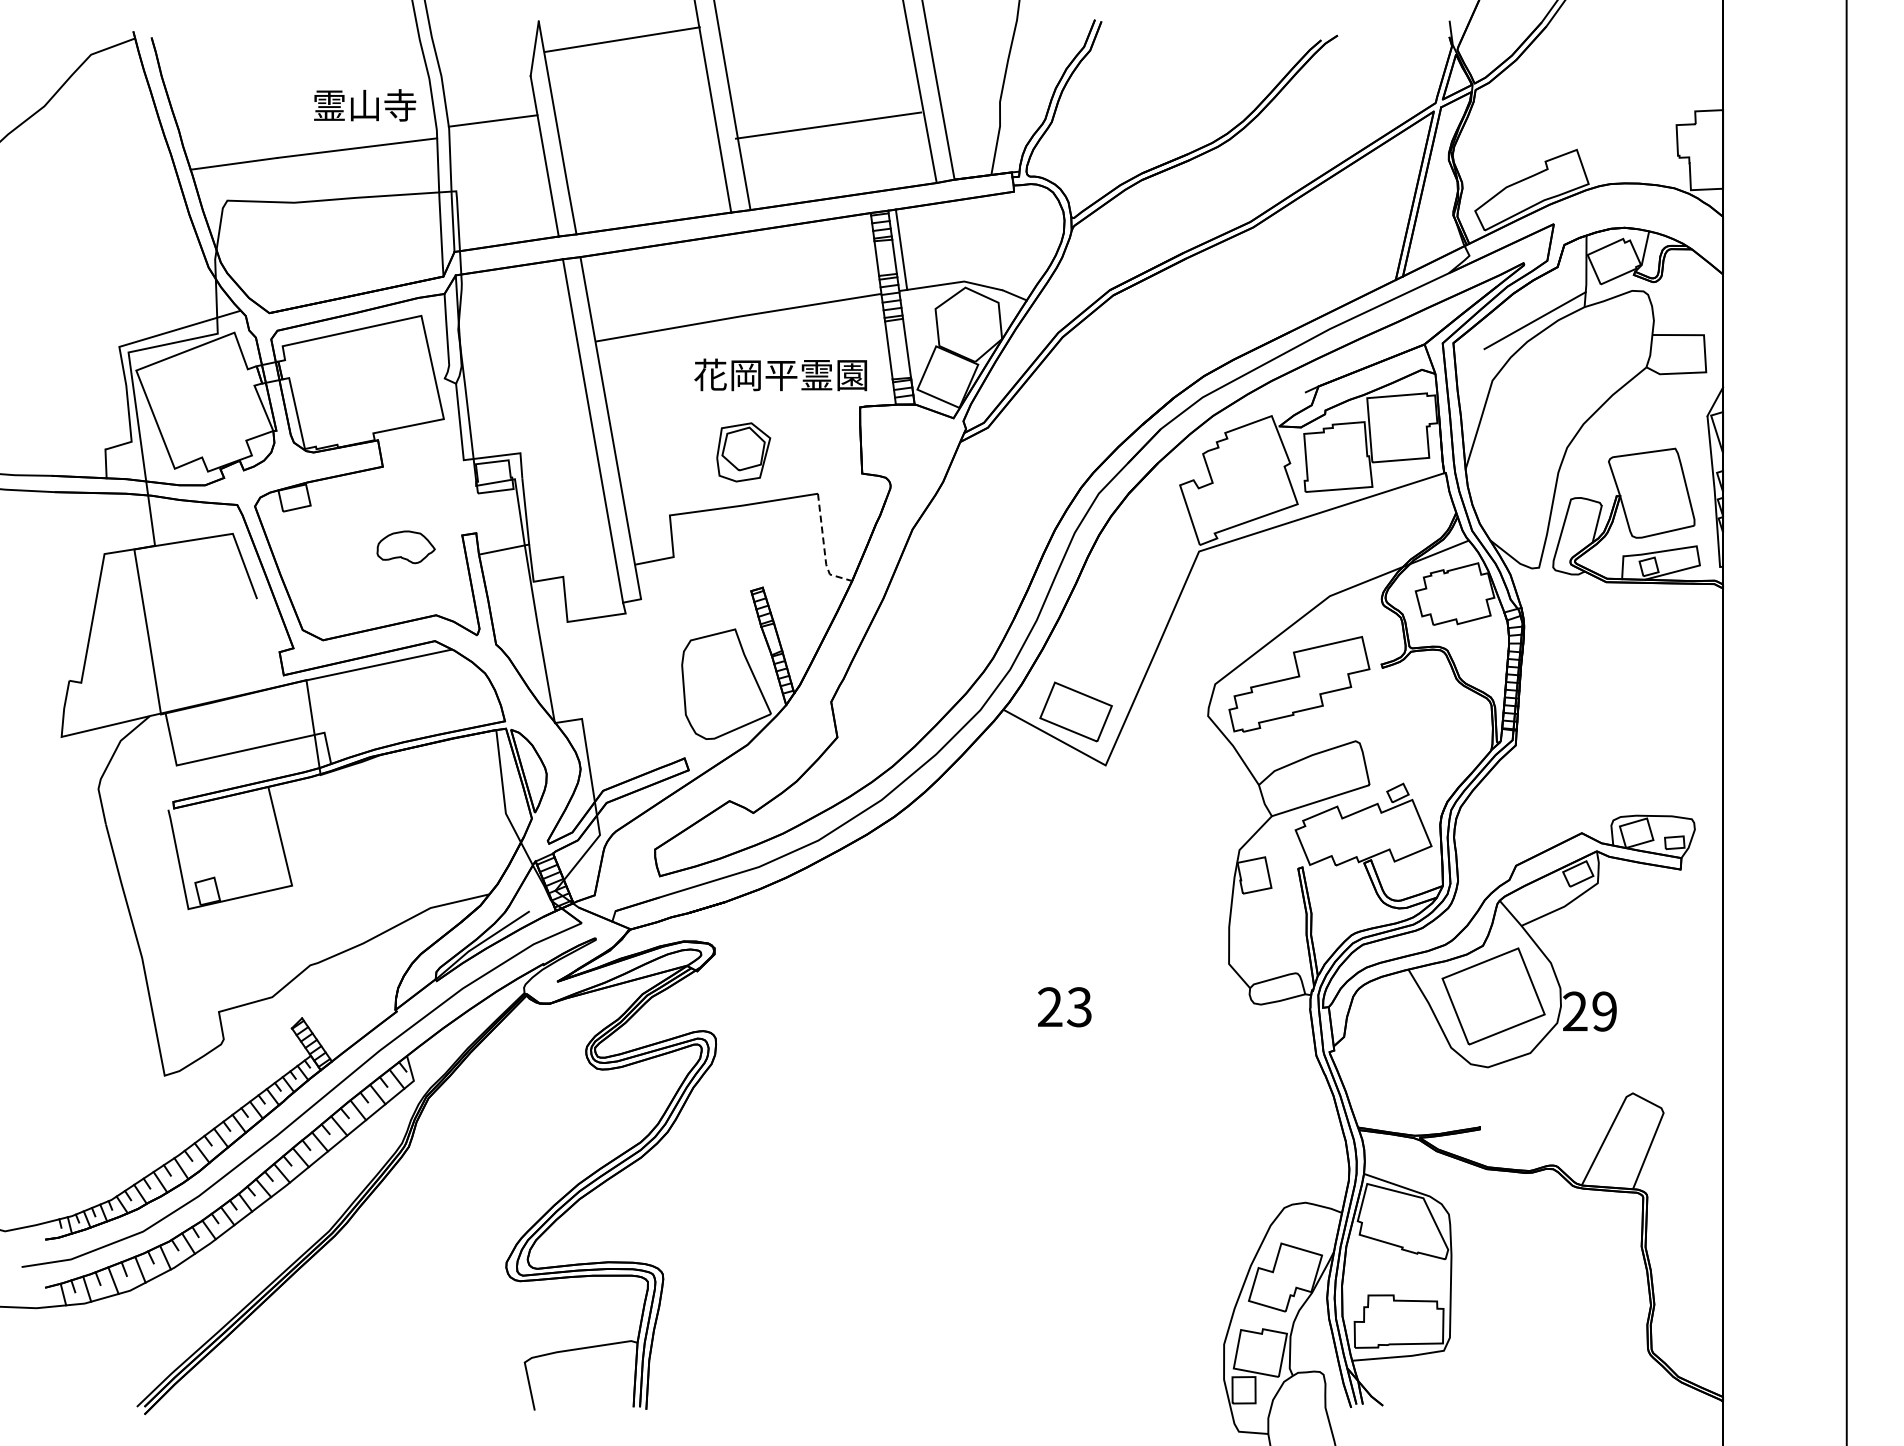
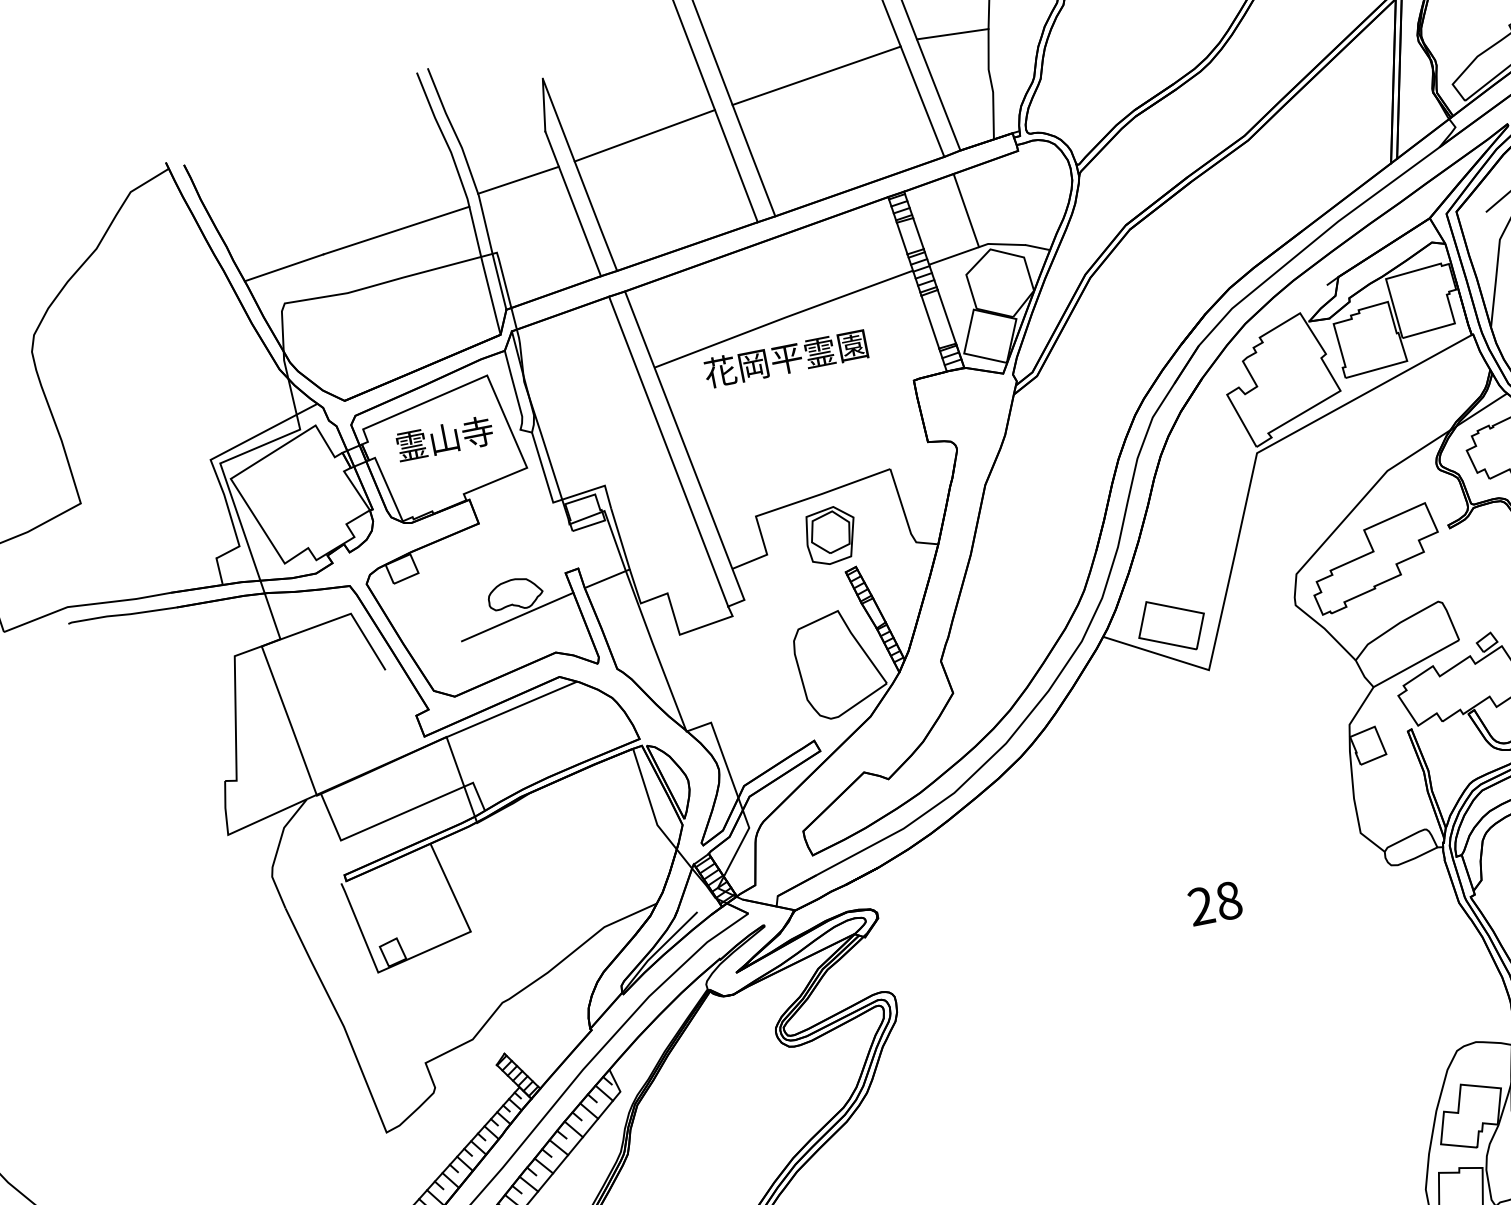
line: (621, 39) -> (644, 135), moved
line: (970, 58) -> (953, 34), added
text: (365, 105) -> (445, 438), moved
line: (828, 125) -> (816, 75), moved
line: (901, 249) -> (966, 210), moved
text: (780, 374) -> (785, 358), moved
part: (743, 452) -> (831, 535), moved
line: (824, 548) -> (906, 519), dashed -> solid
line: (403, 570) -> (517, 616), added
text: (1079, 1007) -> (1228, 901), 23 -> 28

